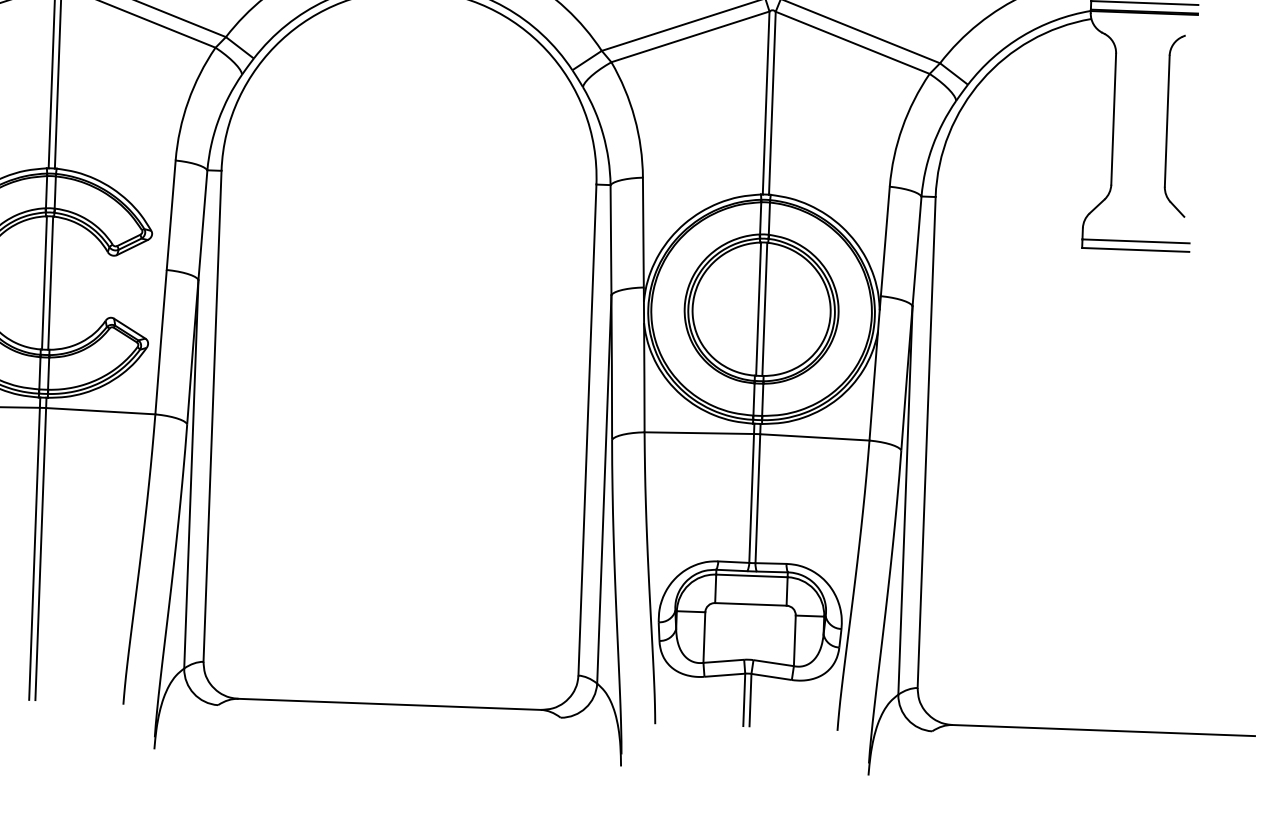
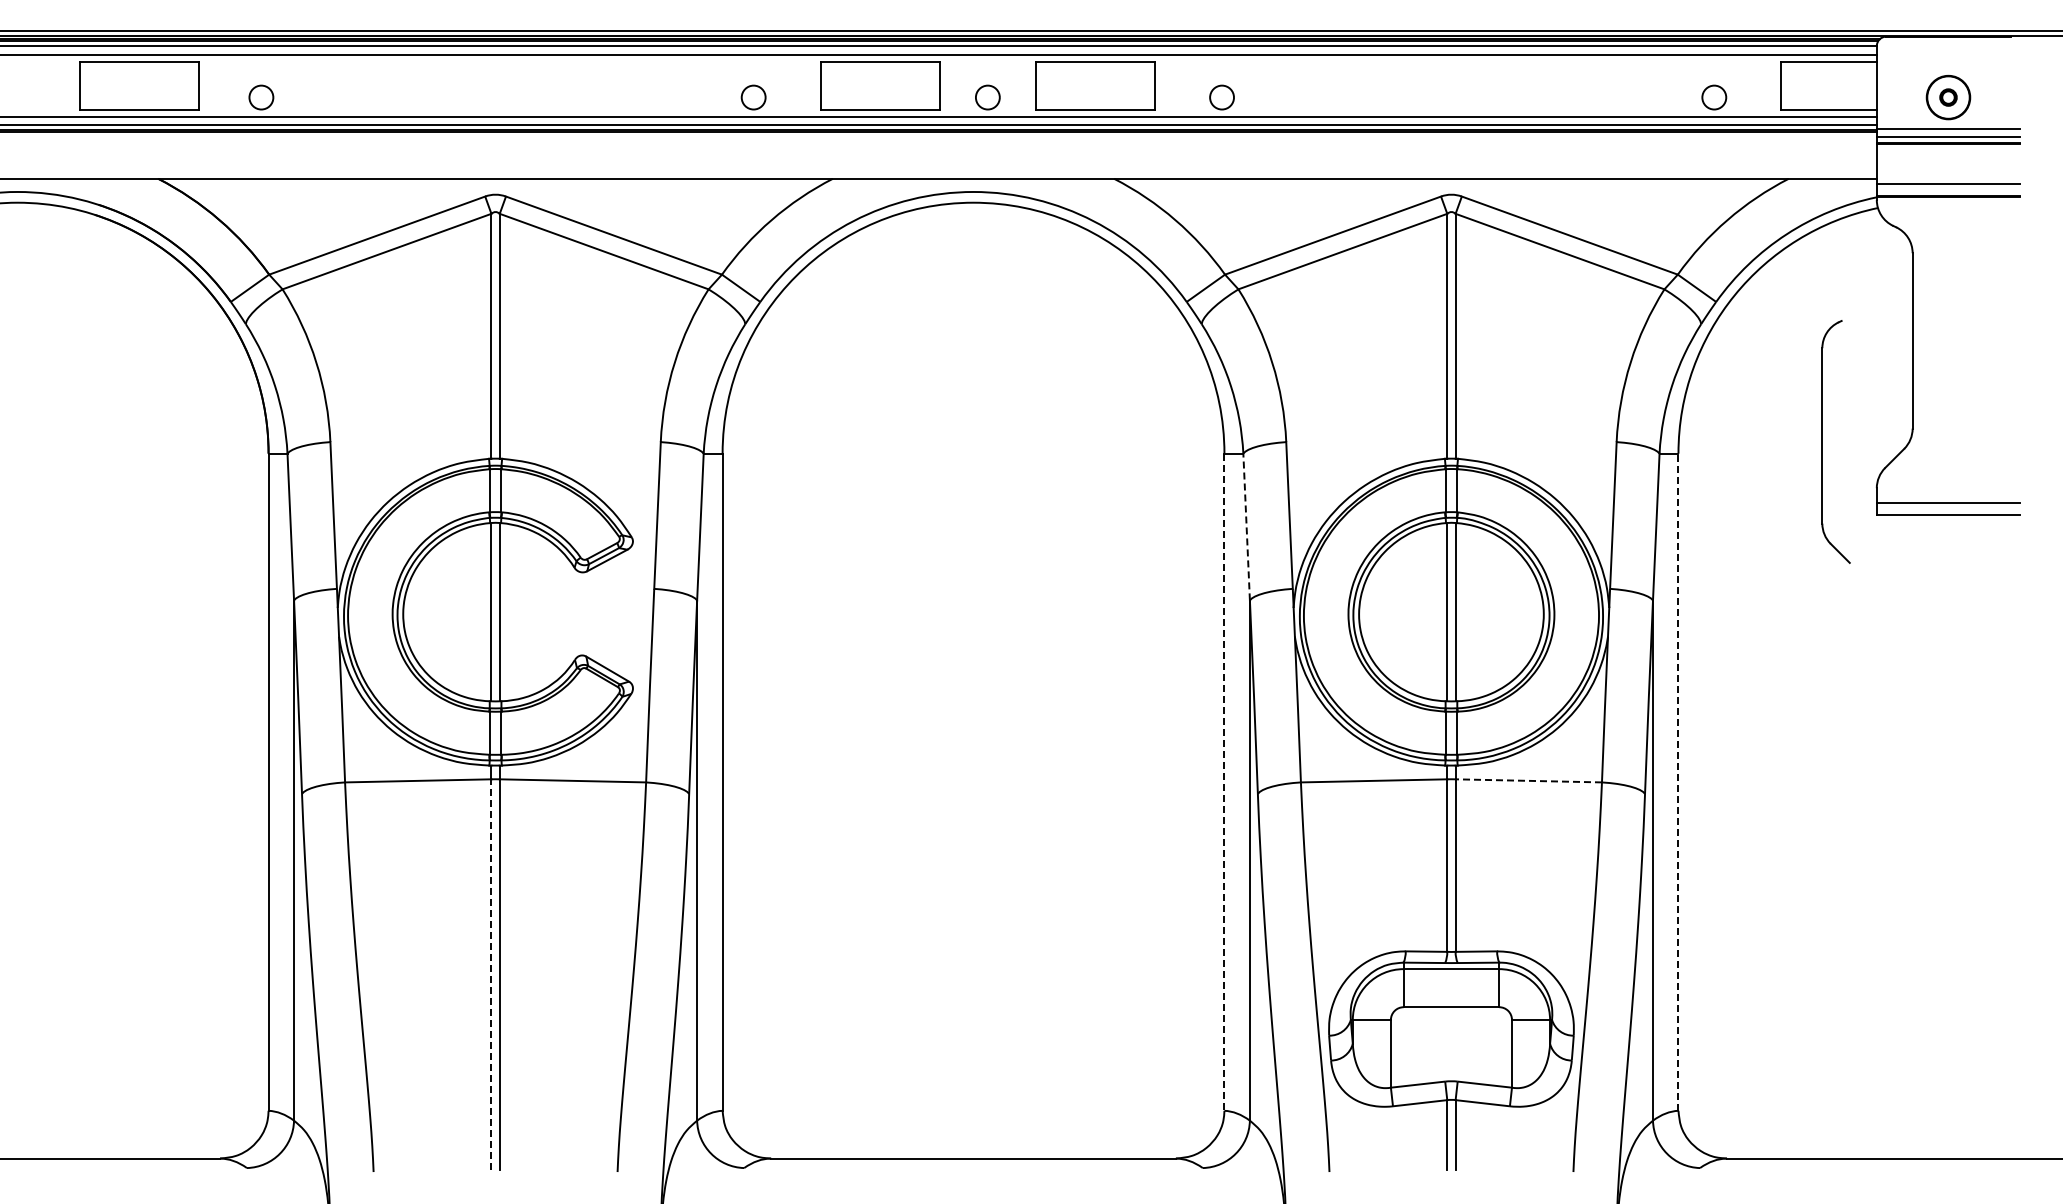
part: (1167, 125) -> (1822, 441), moved
line: (610, 239) -> (1246, 526), solid -> dashed
line: (587, 430) -> (1224, 782), solid -> dashed
line: (814, 437) -> (1528, 780), solid -> dashed
line: (926, 442) -> (1678, 782), solid -> dashed
line: (34, 553) -> (491, 974), solid -> dashed

